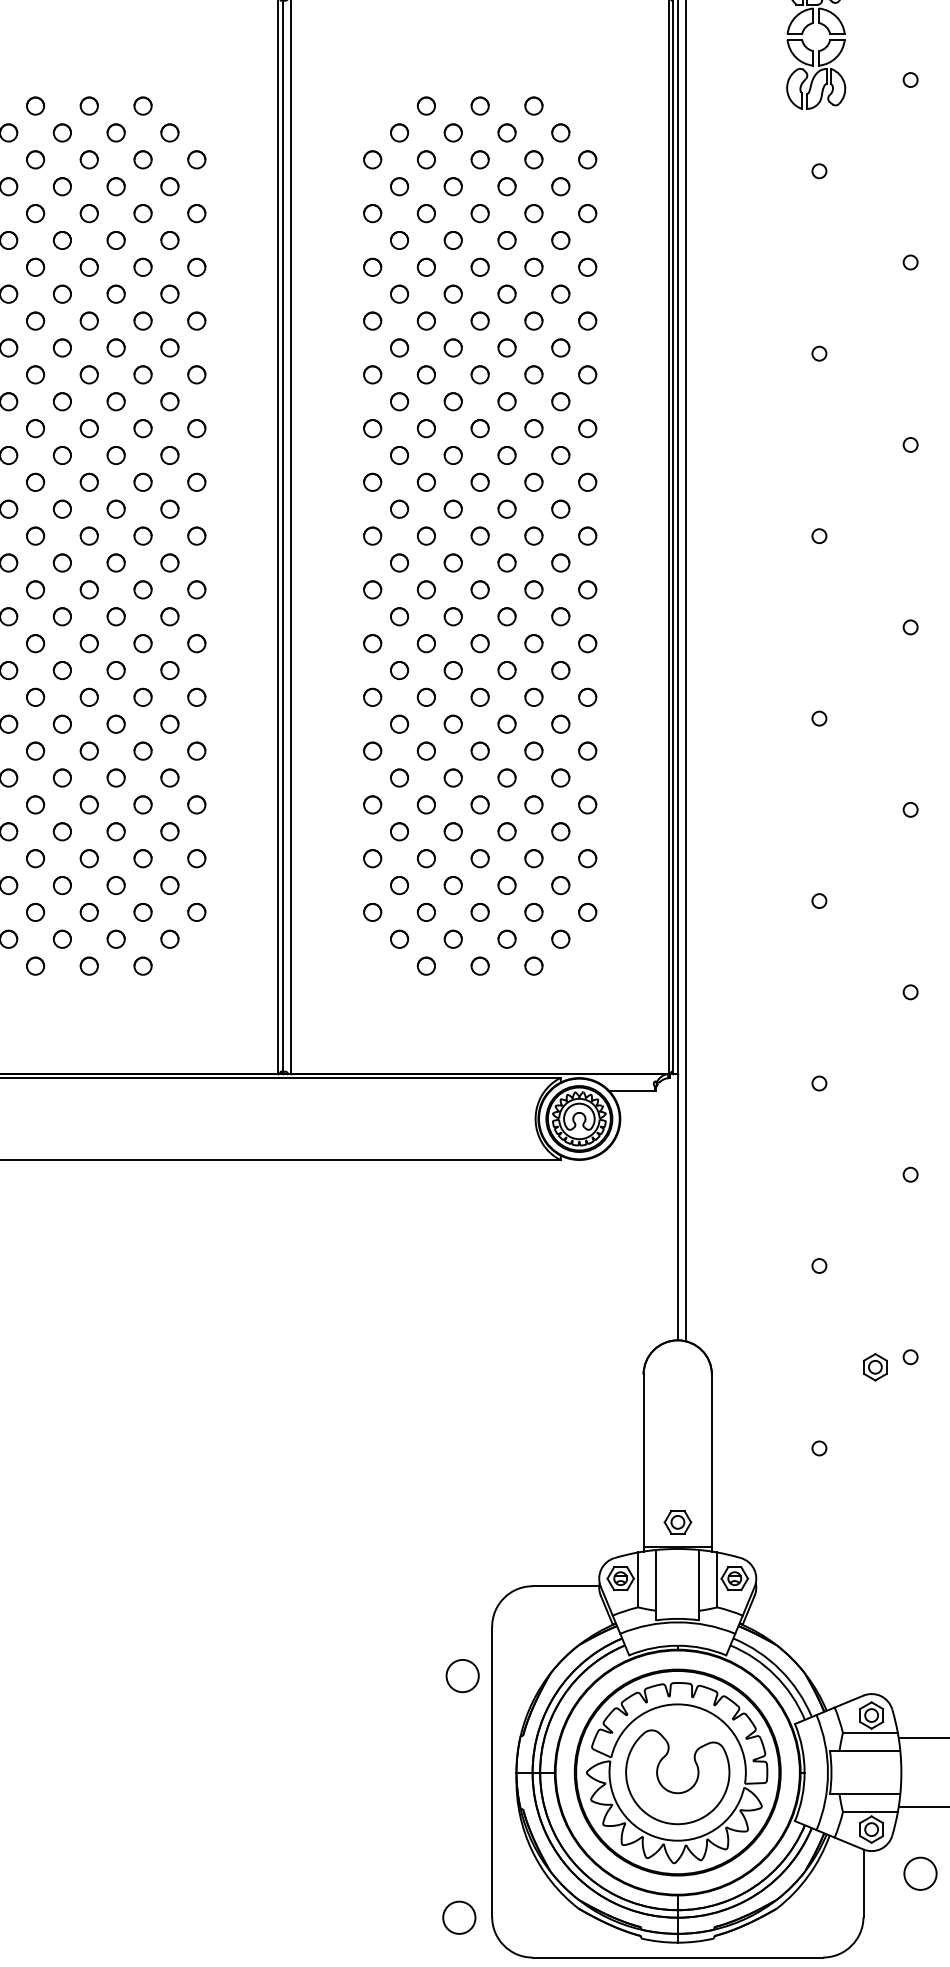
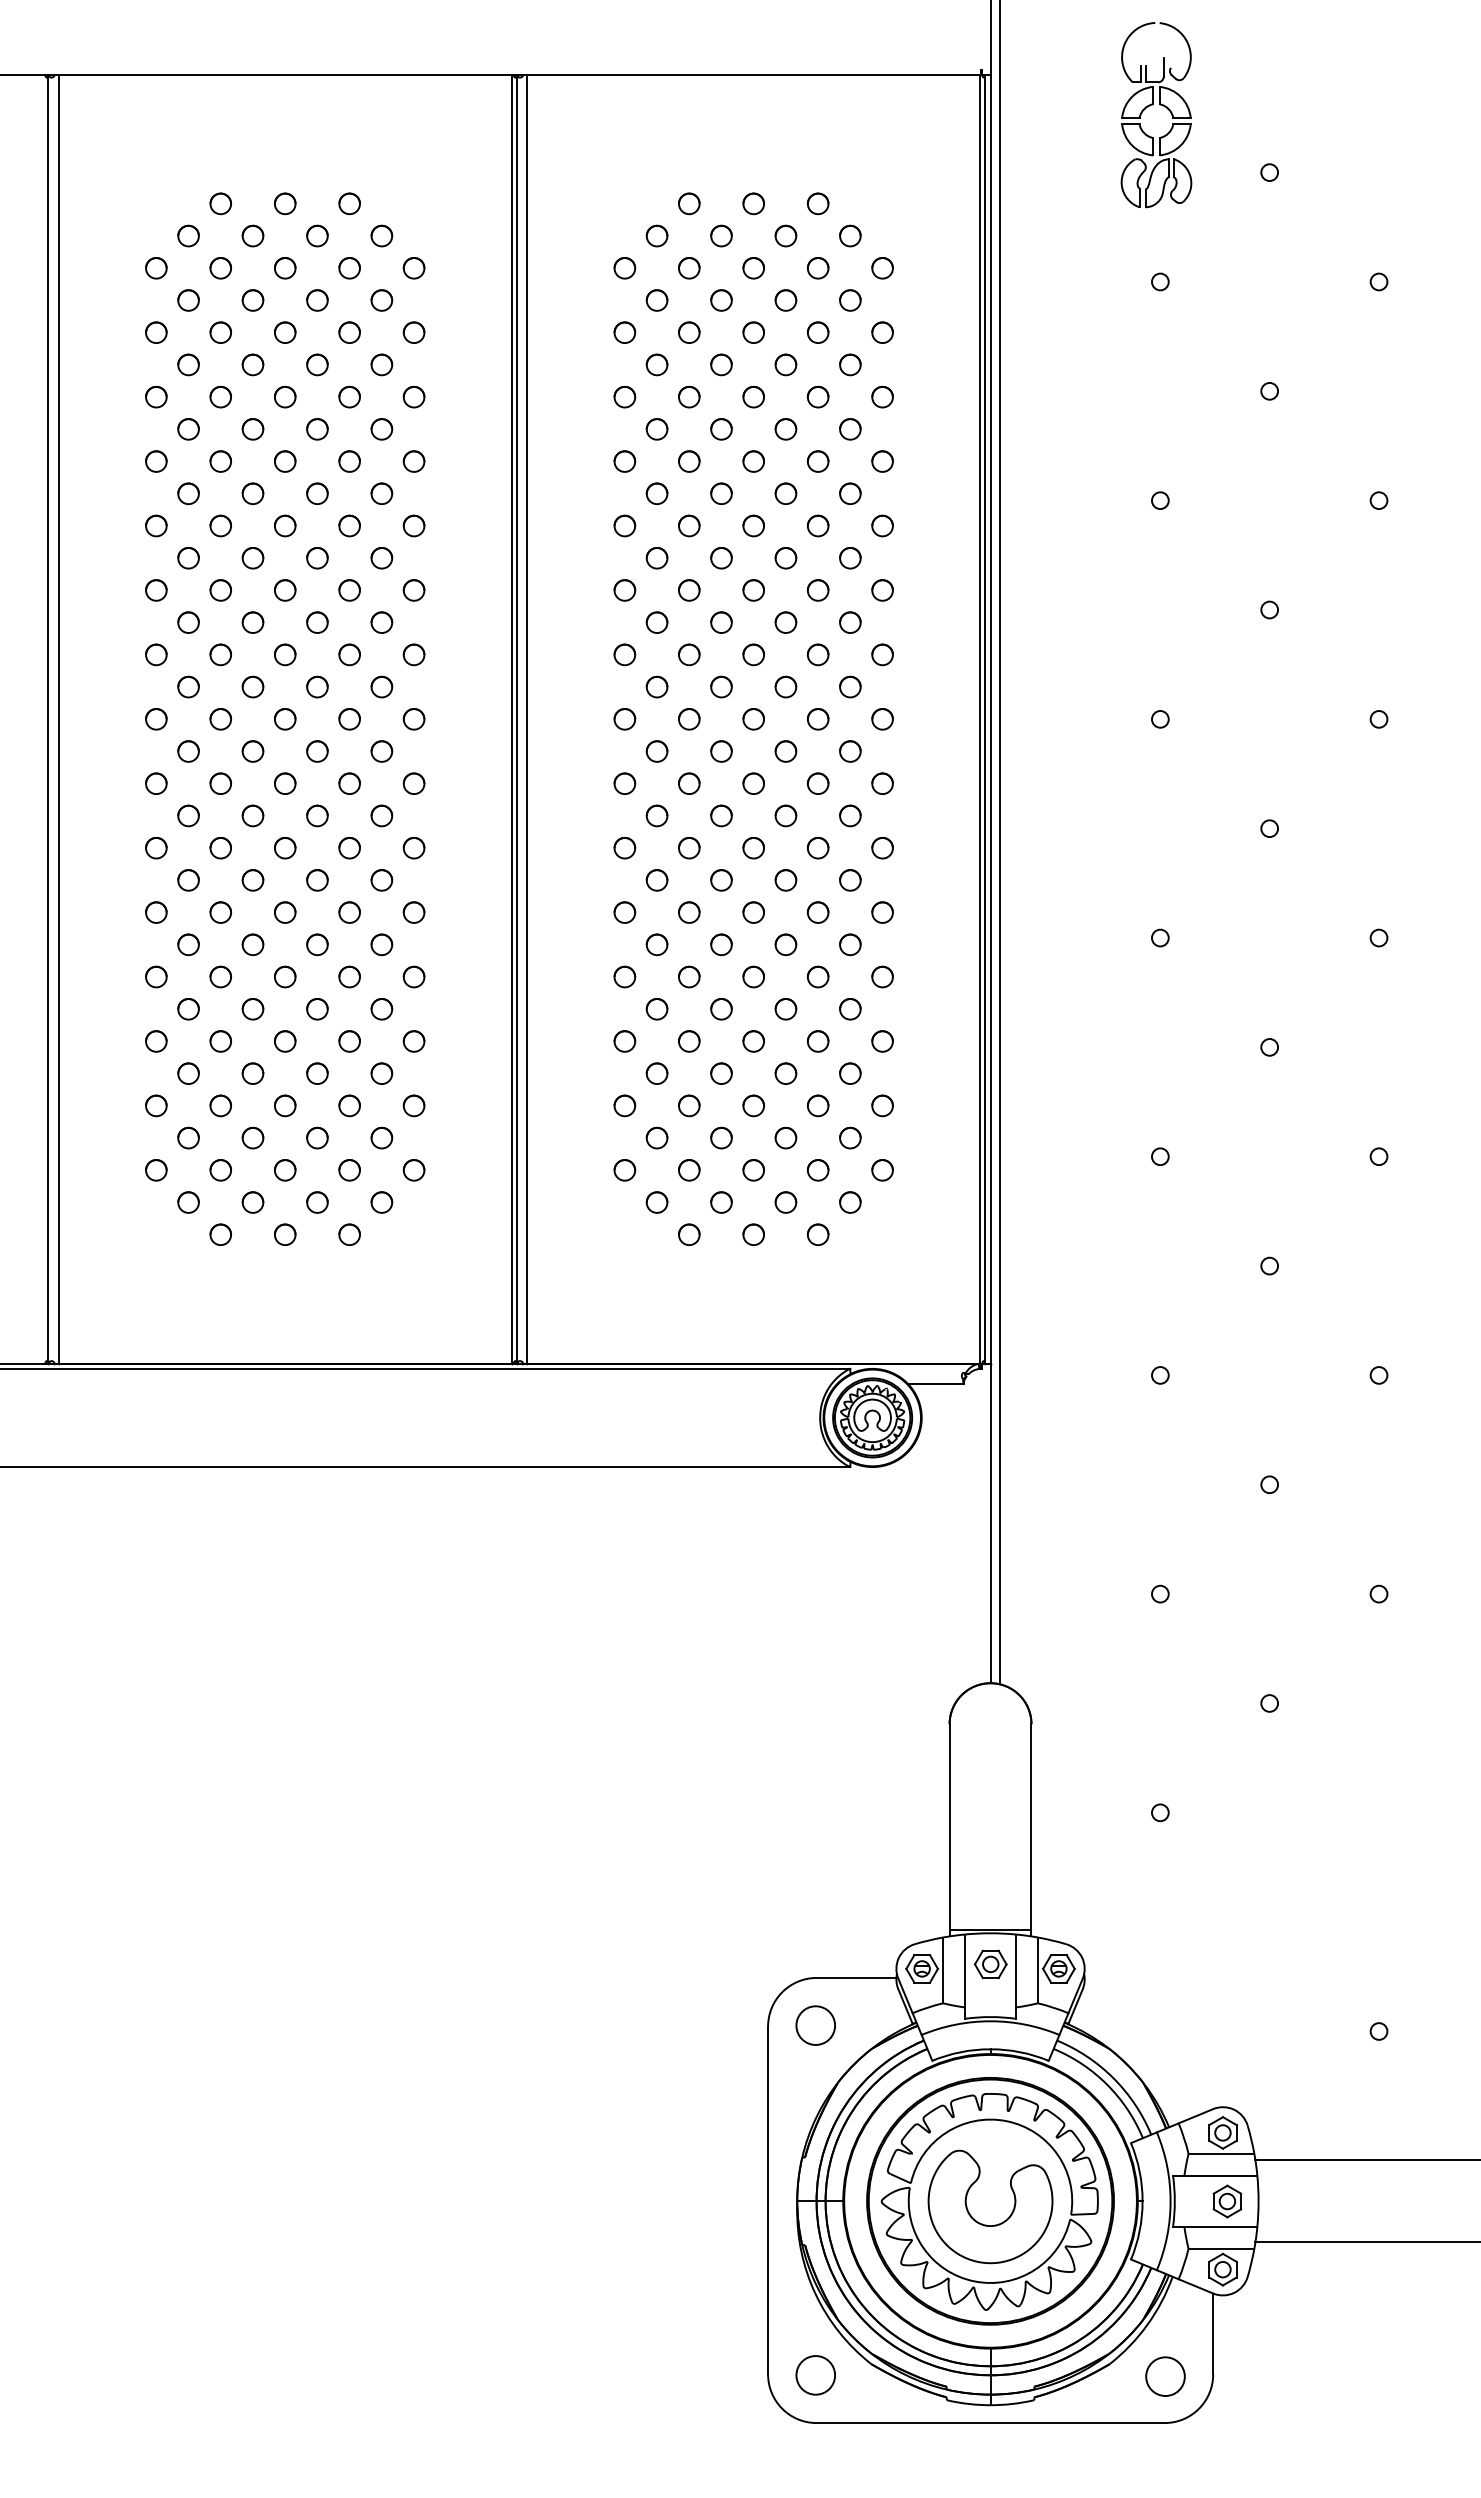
part: (875, 1367) -> (1227, 2201), moved
part: (677, 1522) -> (990, 1964), moved
circle: (462, 1675) -> (815, 2025), moved
circle: (920, 1873) -> (1165, 2376), moved
circle: (459, 1917) -> (815, 2375), moved

